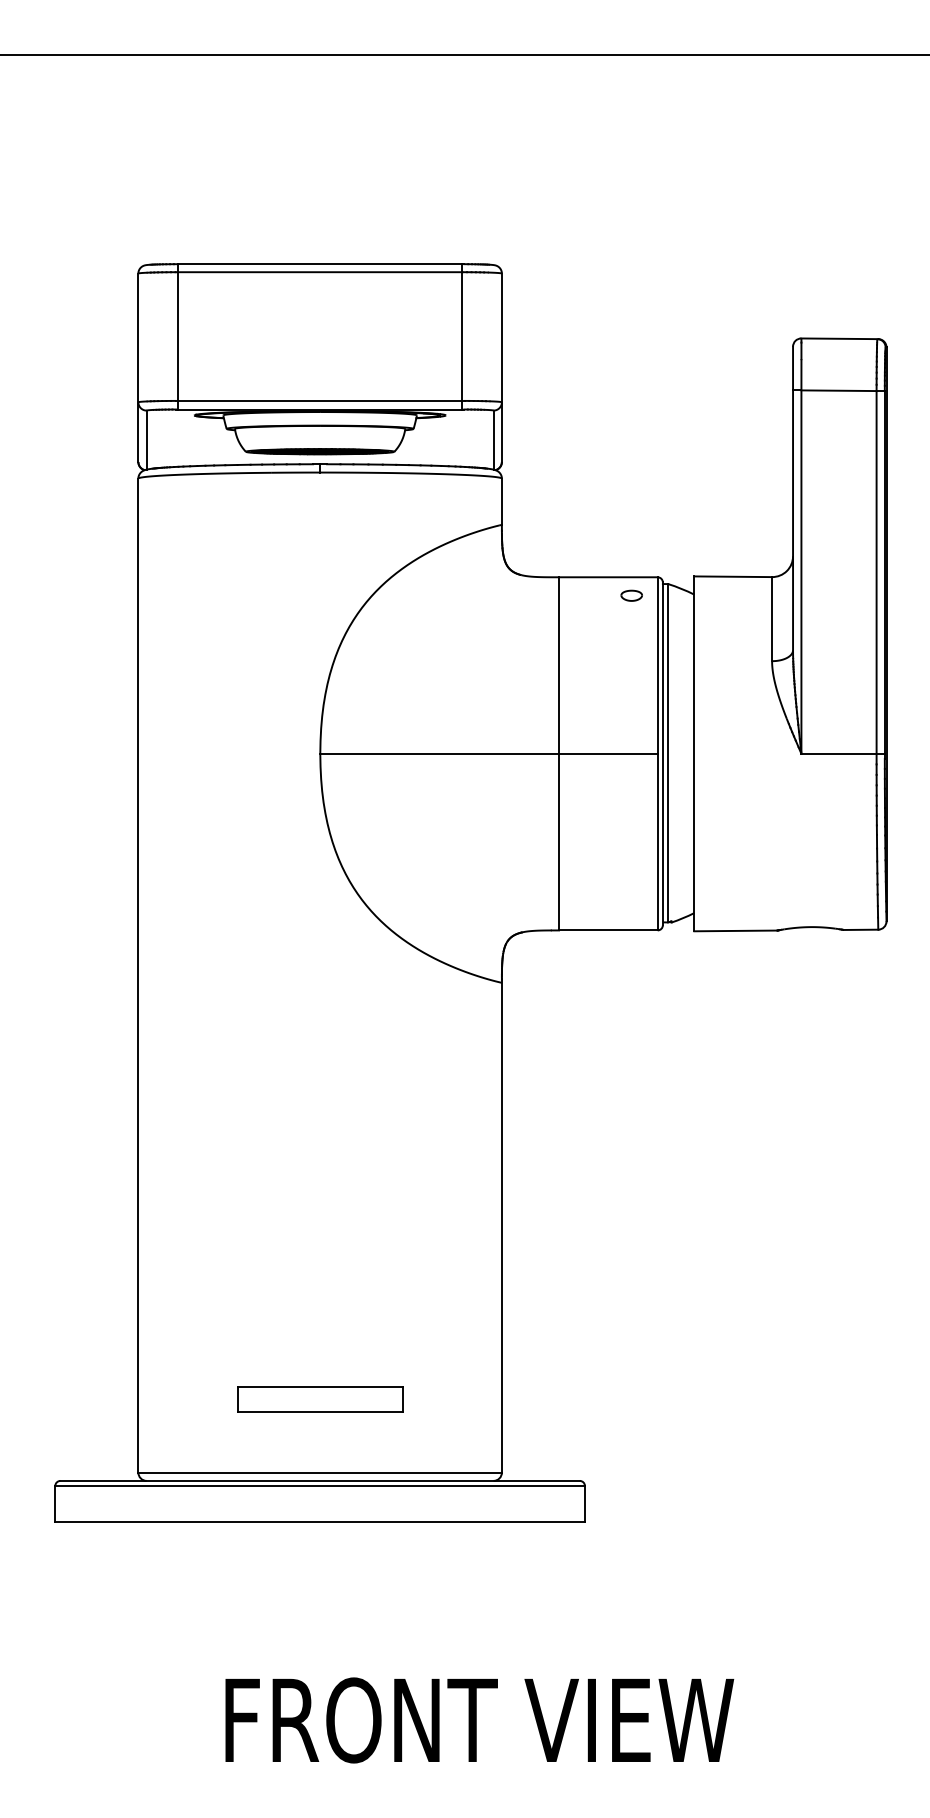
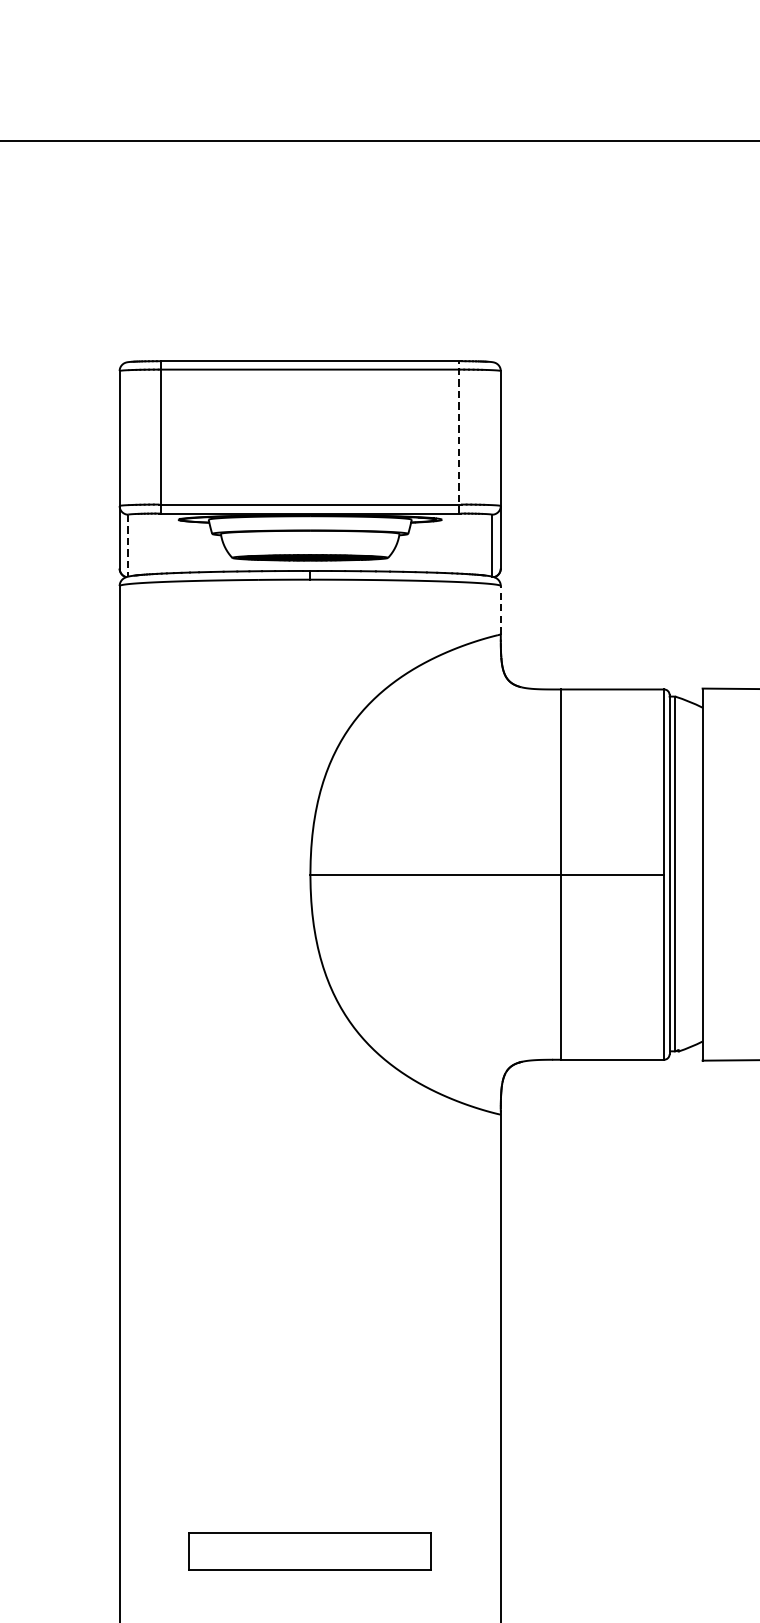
line: (462, 336) -> (459, 437), solid -> dashed
line: (146, 440) -> (128, 546), solid -> dashed
line: (501, 501) -> (500, 610), solid -> dashed
part: (631, 595) -> (636, 708), removed
part: (320, 1399) -> (310, 1551), size x1.4

